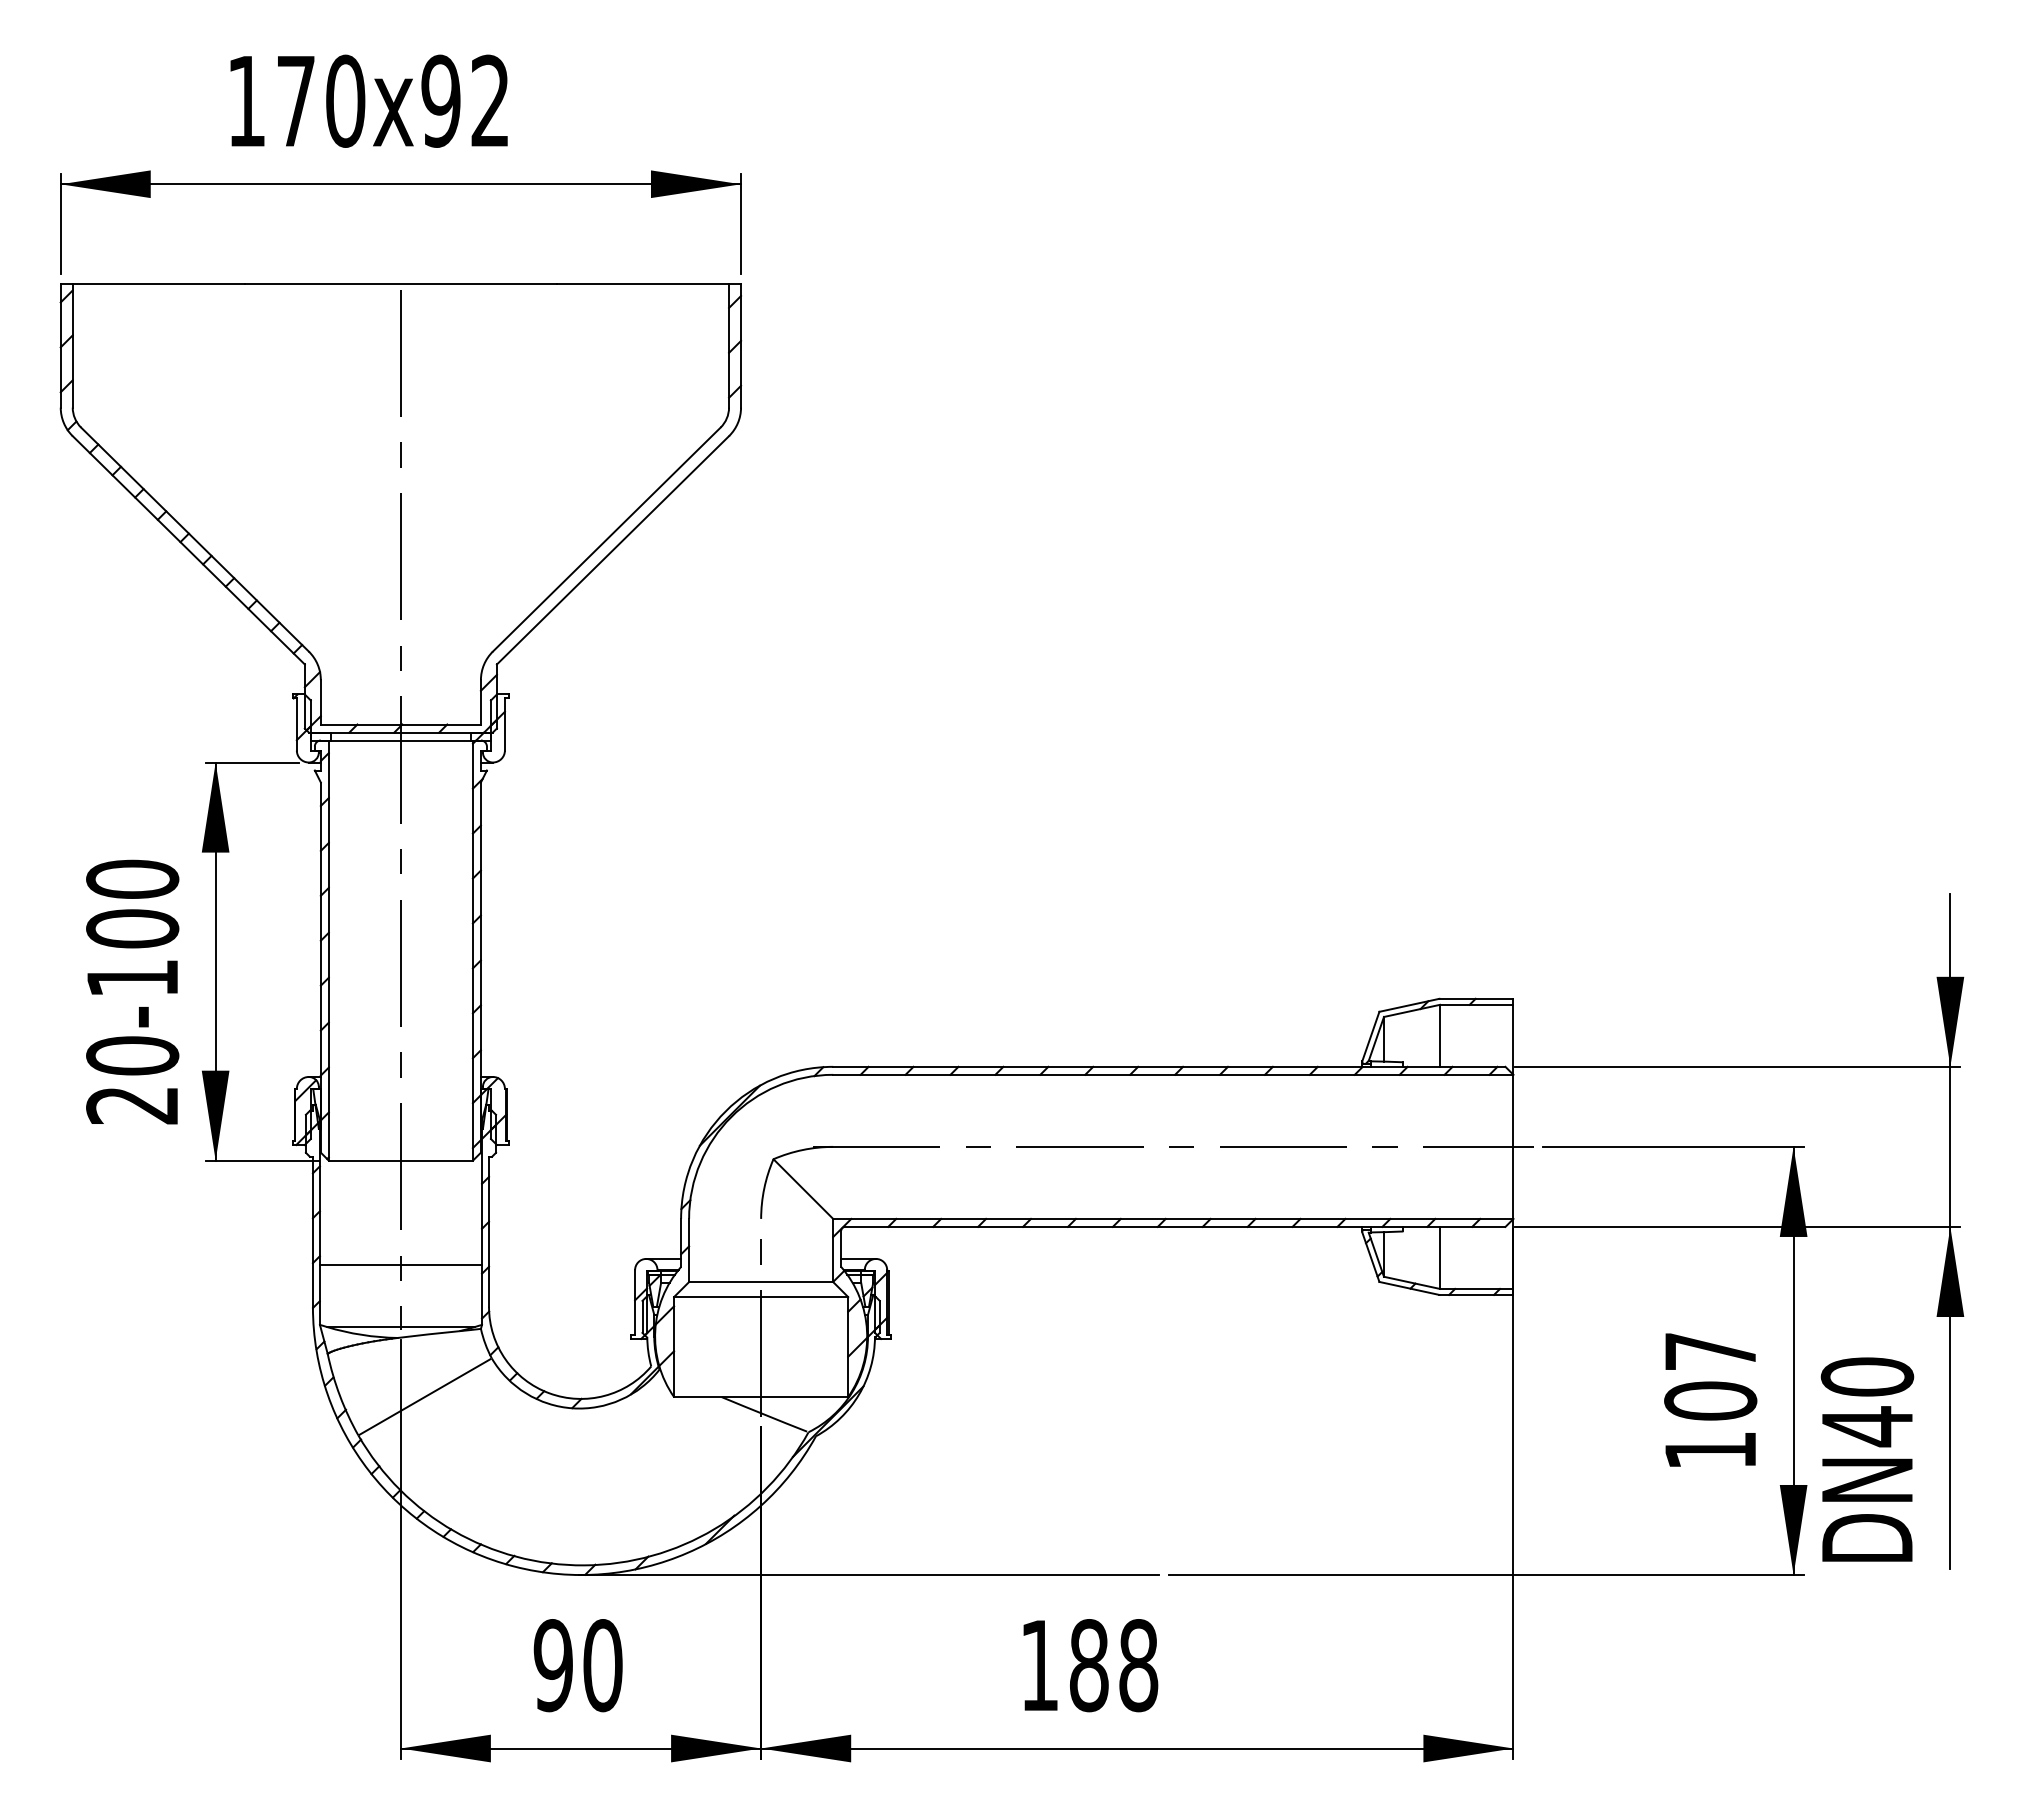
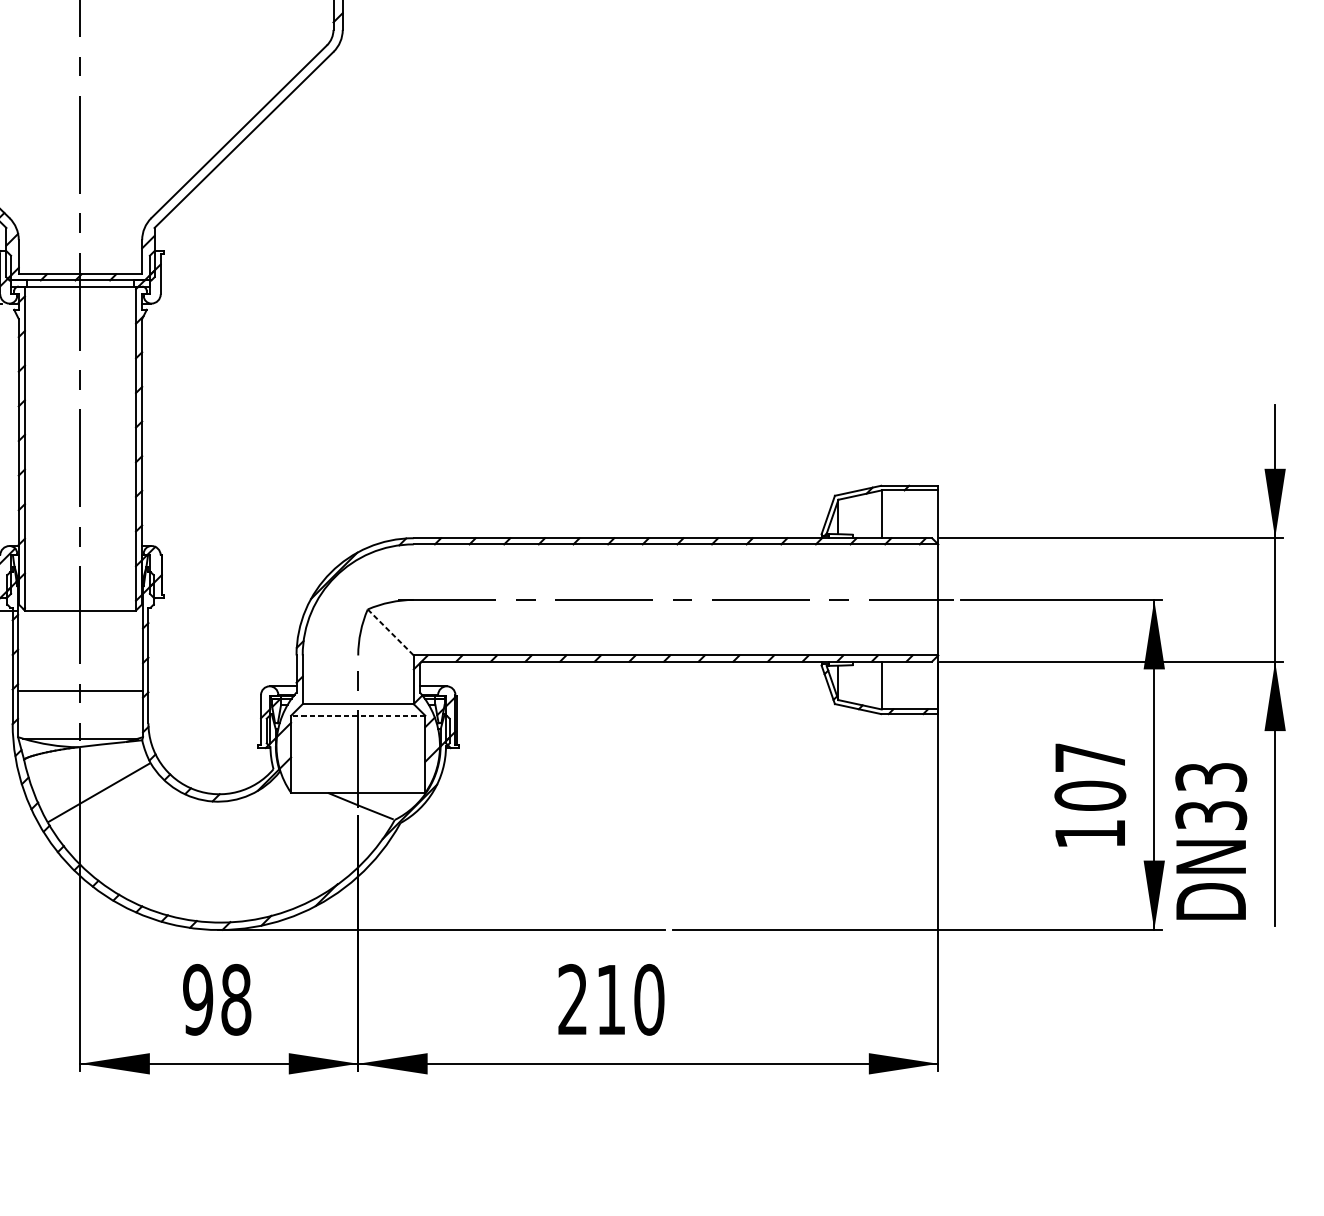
line: (803, 1189) -> (390, 632), solid -> dashed
line: (760, 1297) -> (357, 716), solid -> dashed
text: (1867, 1402) -> (1211, 797), DN40 -> DN33
text: (602, 1665) -> (235, 999), 90 -> 98
text: (1089, 1665) -> (611, 999), 188 -> 210

